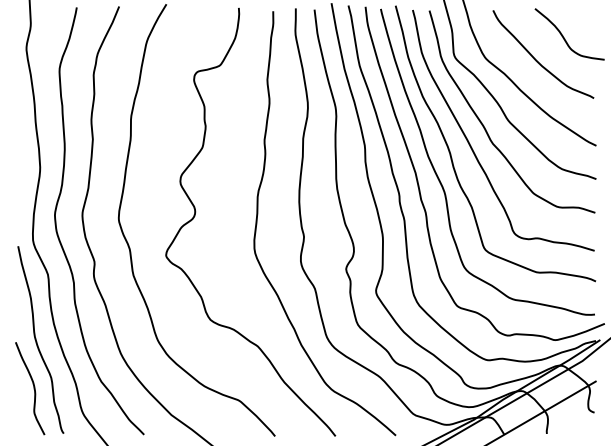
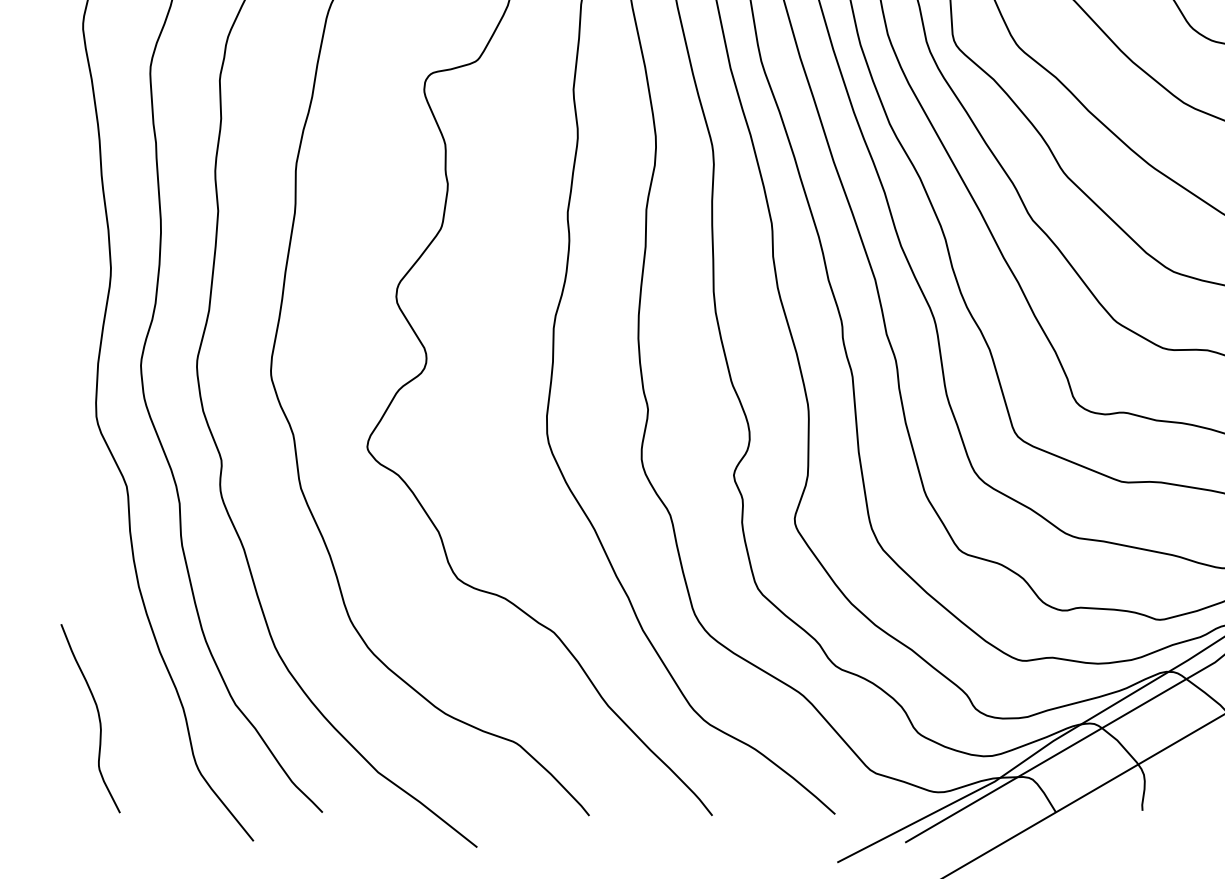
curve: (37, 341) -> (105, 622), removed

